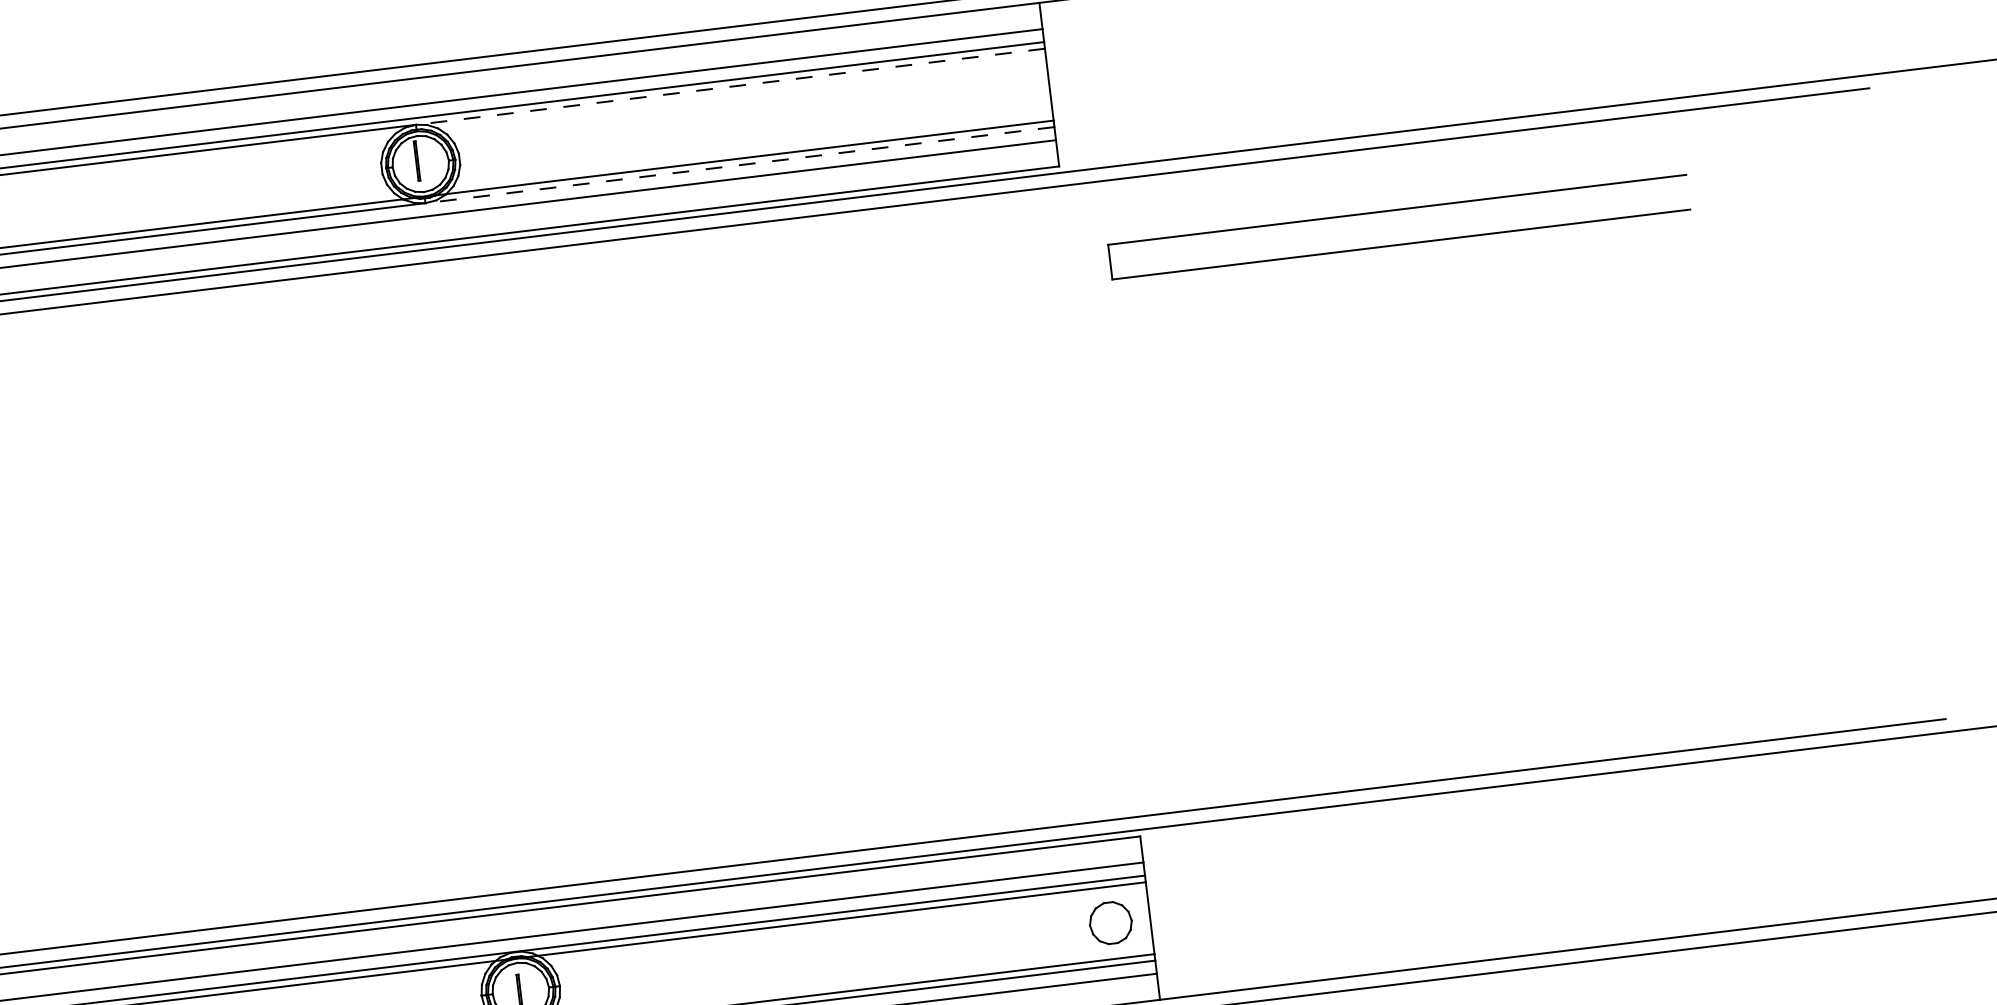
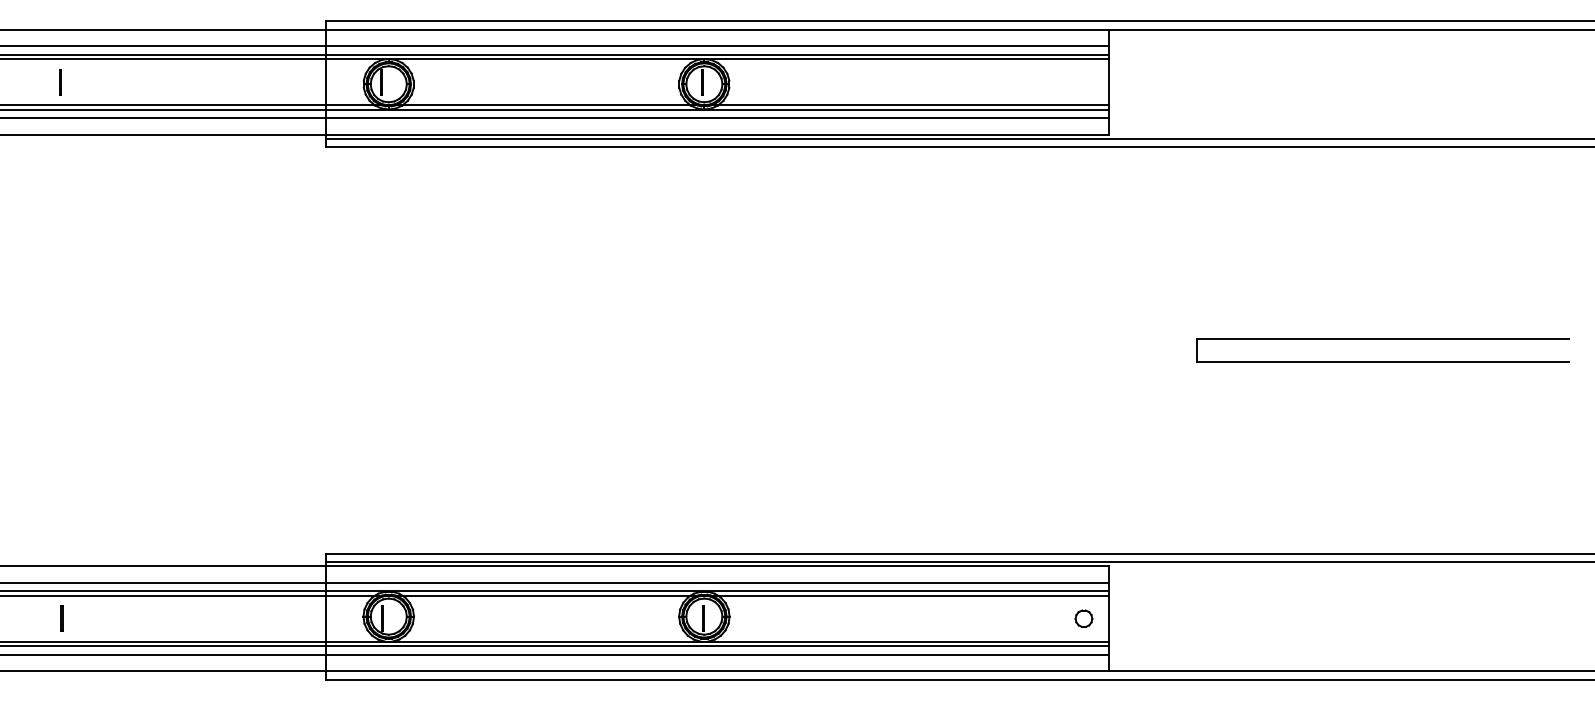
line: (730, 87) -> (906, 59), dashed -> solid
line: (739, 165) -> (906, 109), dashed -> solid
part: (1395, 210) -> (1382, 339), moved
part: (1110, 922) -> (1083, 618), size x0.62

